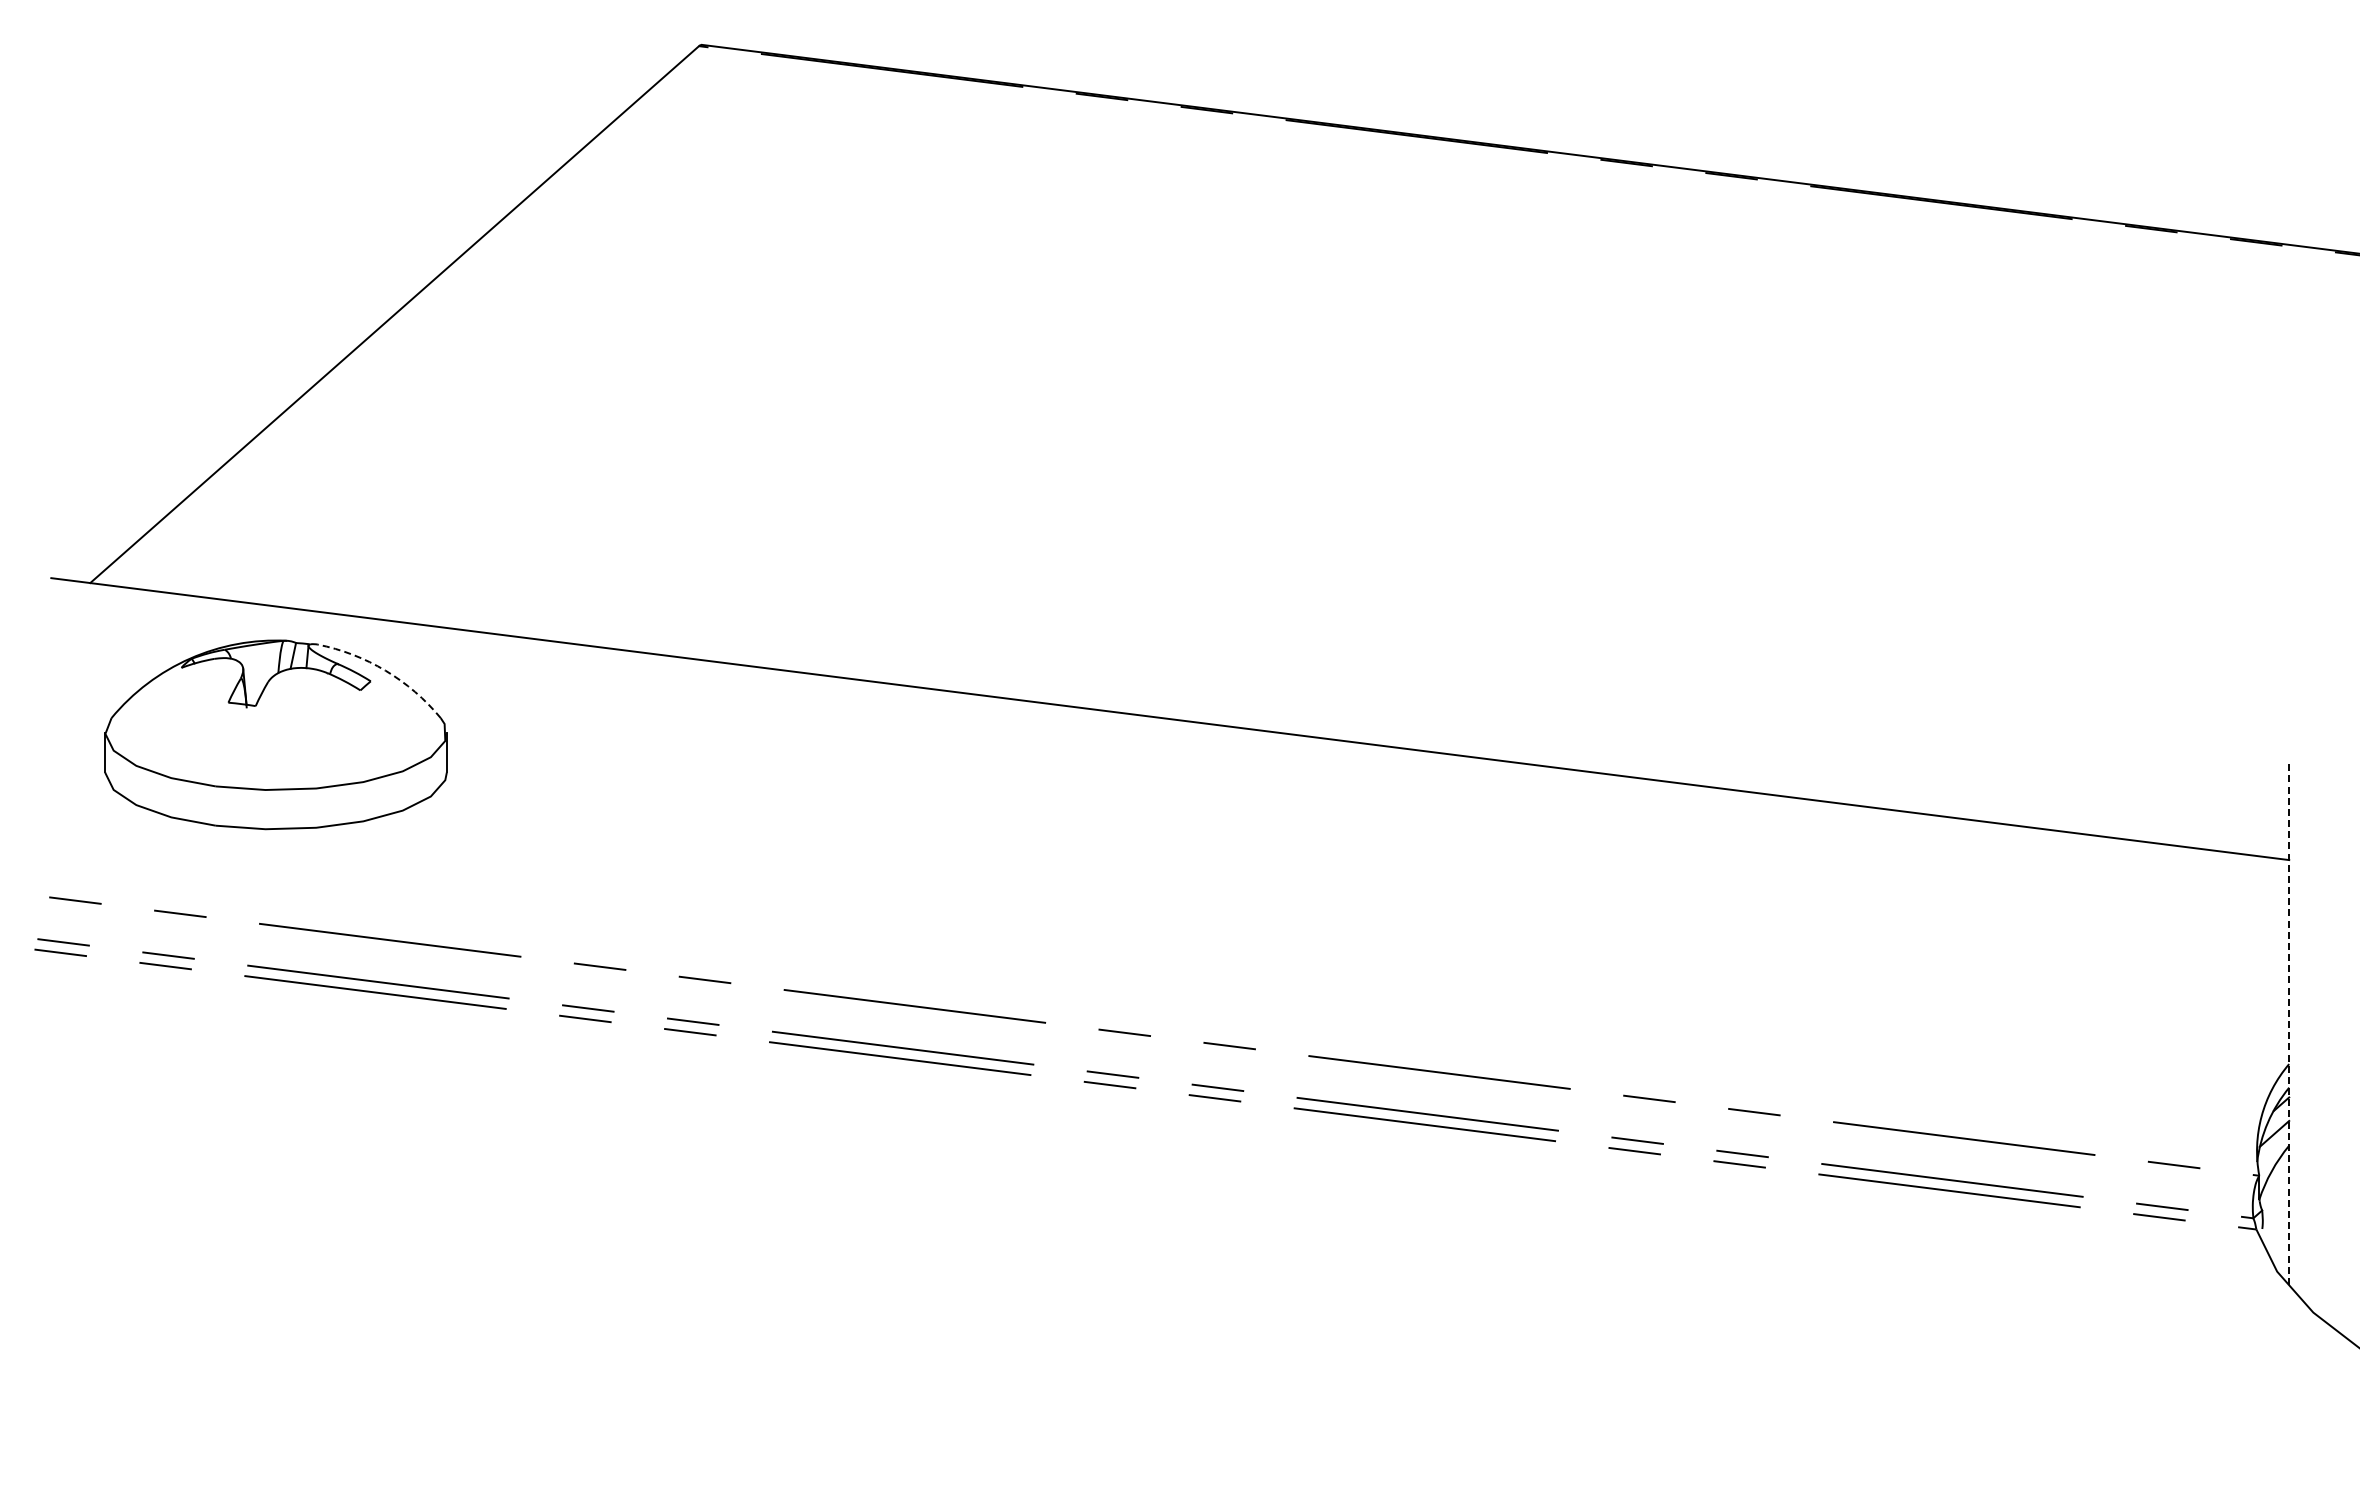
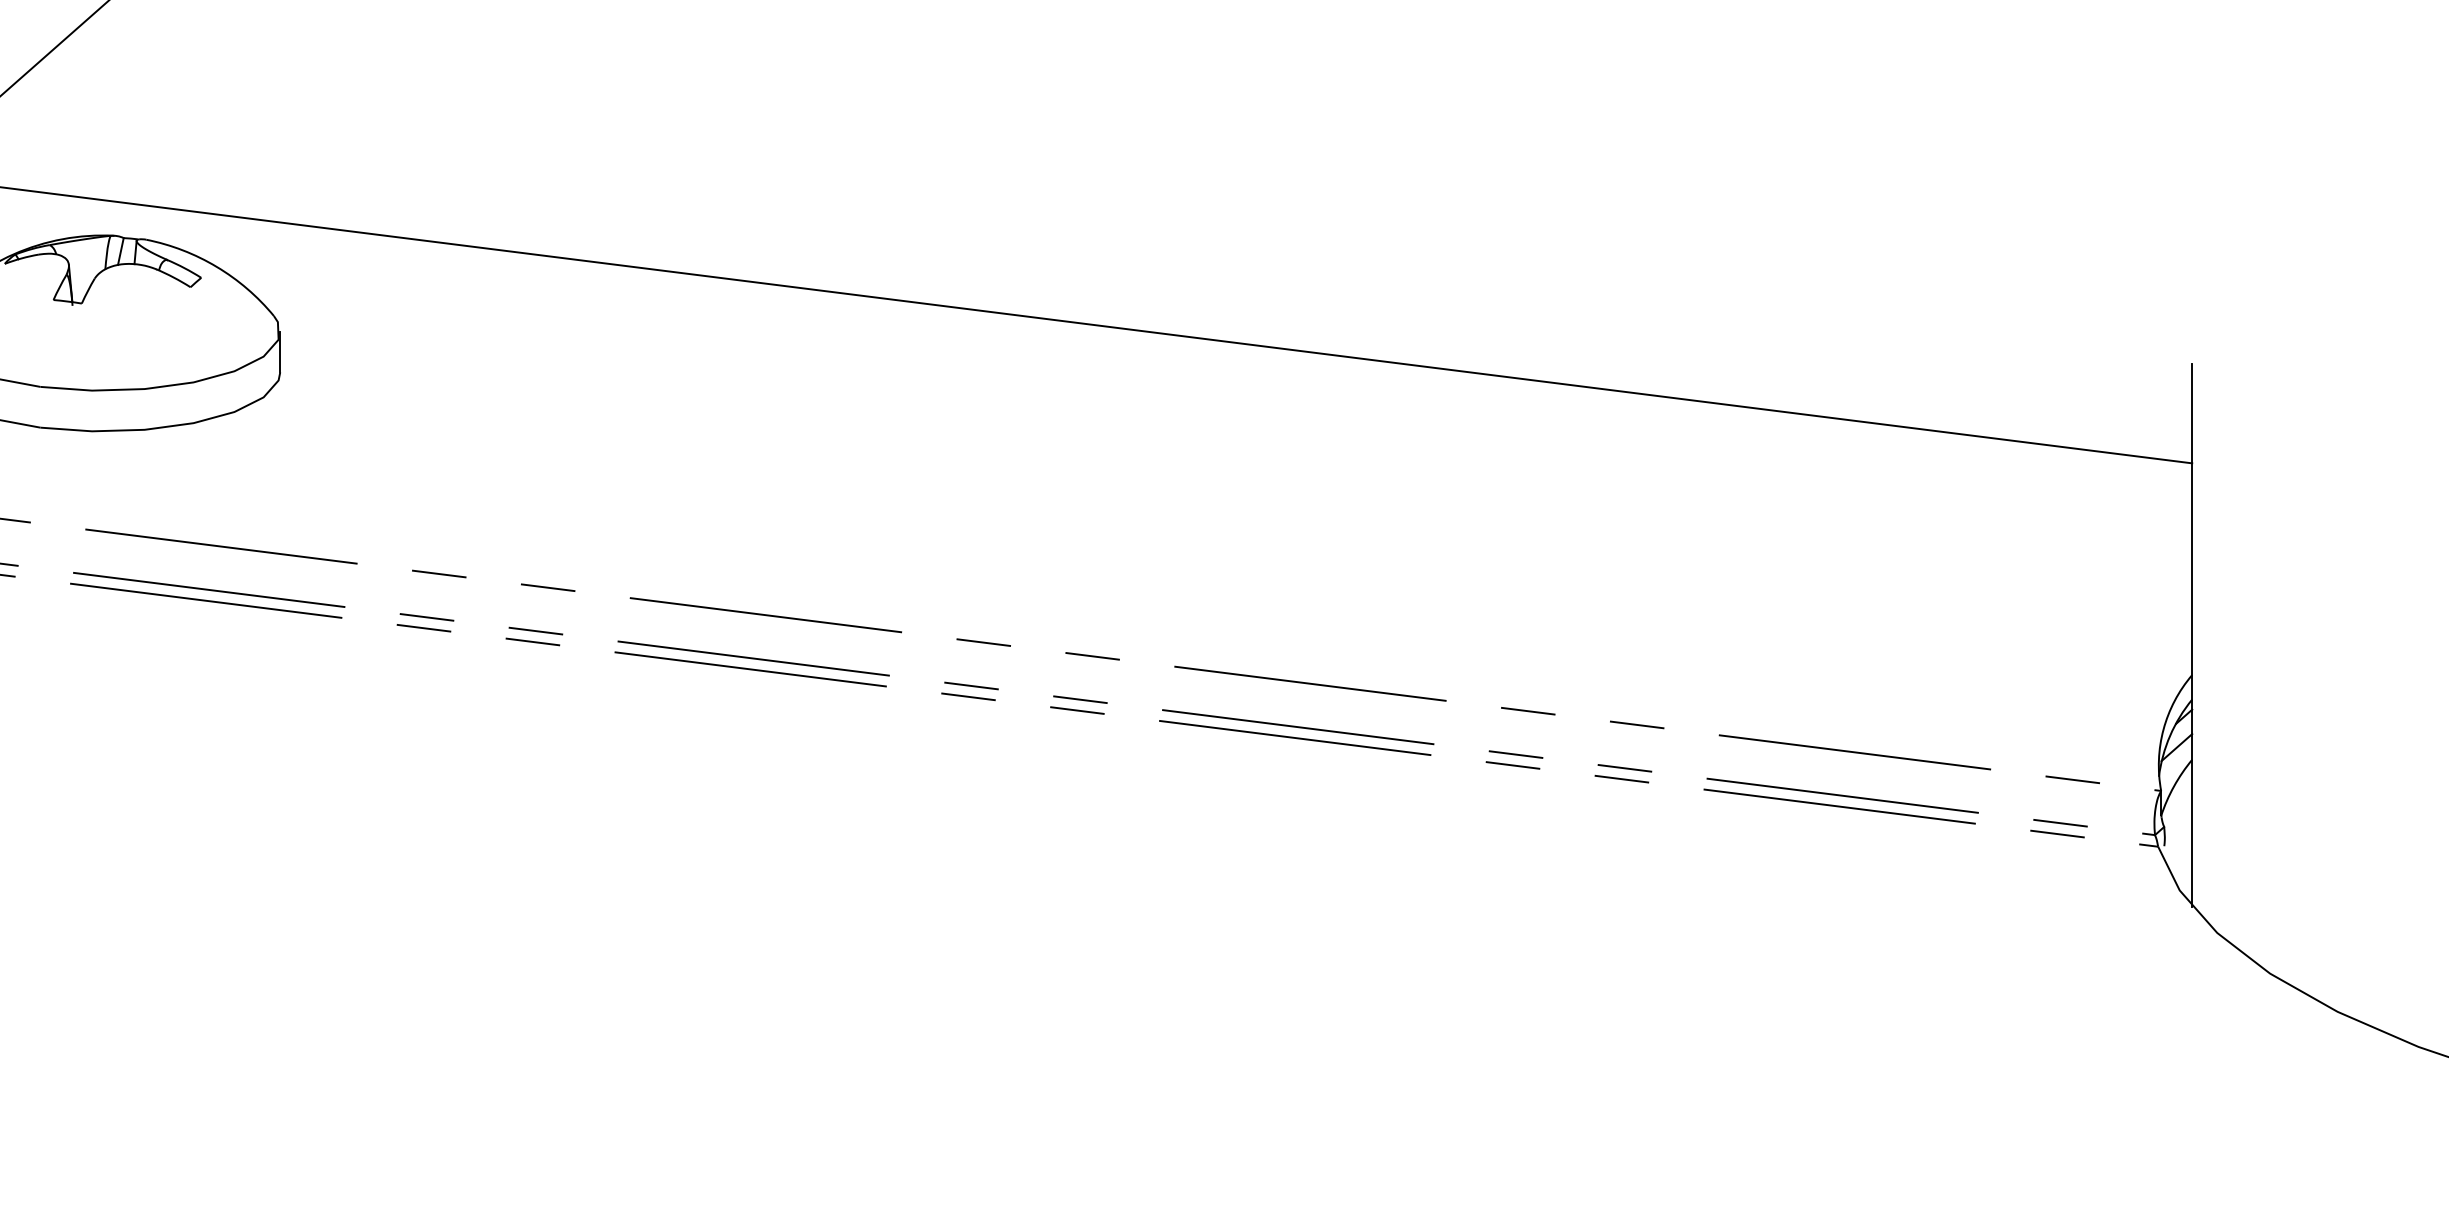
arc: (385, 670) -> (216, 266), dashed -> solid
line: (2289, 1025) -> (2192, 635), dashed -> solid

